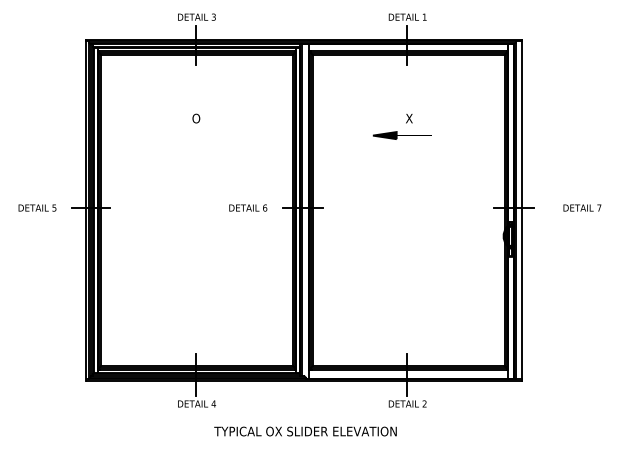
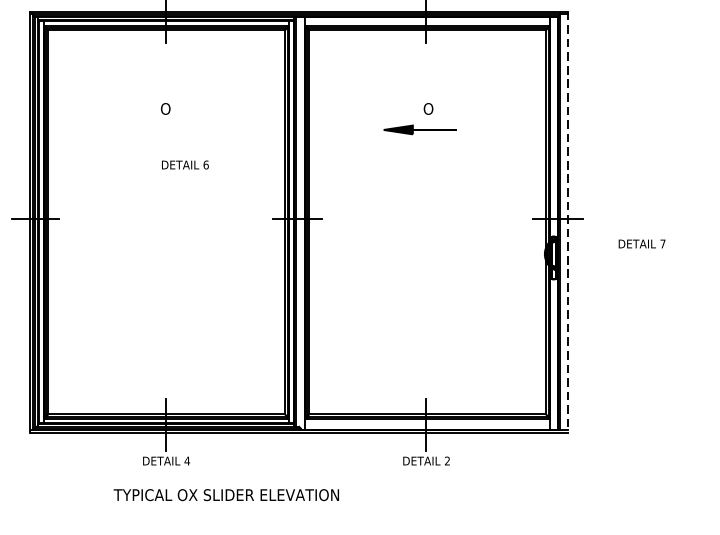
text: (409, 118) -> (428, 108), X -> O
text: (248, 207) -> (185, 164), moved
text: (582, 207) -> (642, 243), moved
line: (522, 210) -> (568, 222), solid -> dashed
text: (305, 431) -> (226, 495), moved

